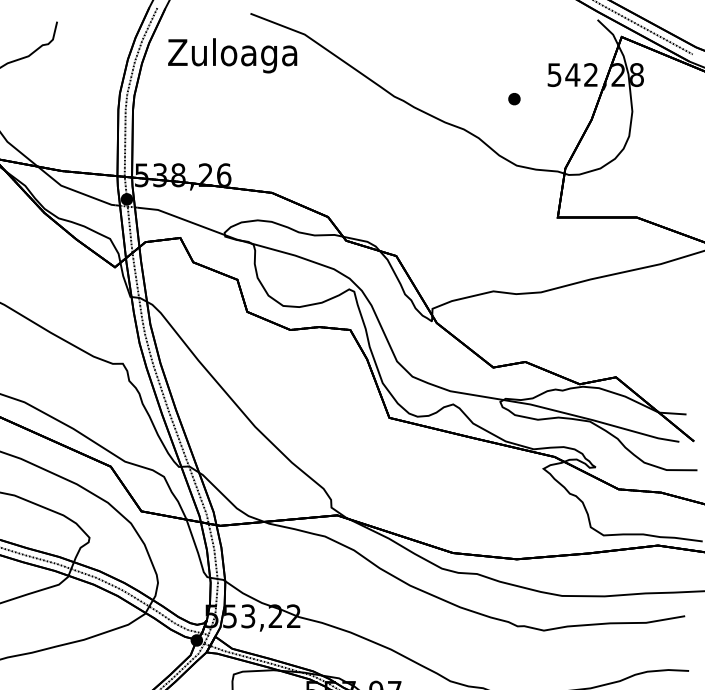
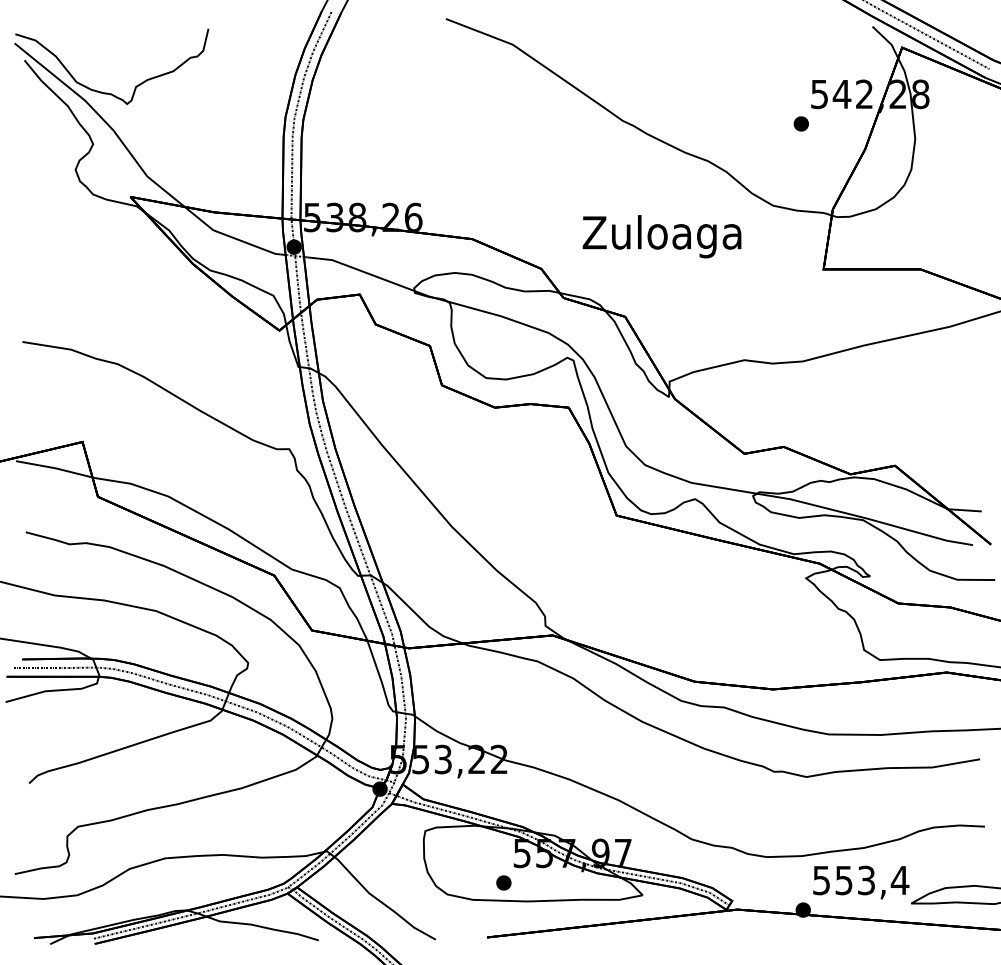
text: (232, 55) -> (661, 236), moved
part: (513, 98) -> (800, 123), moved

